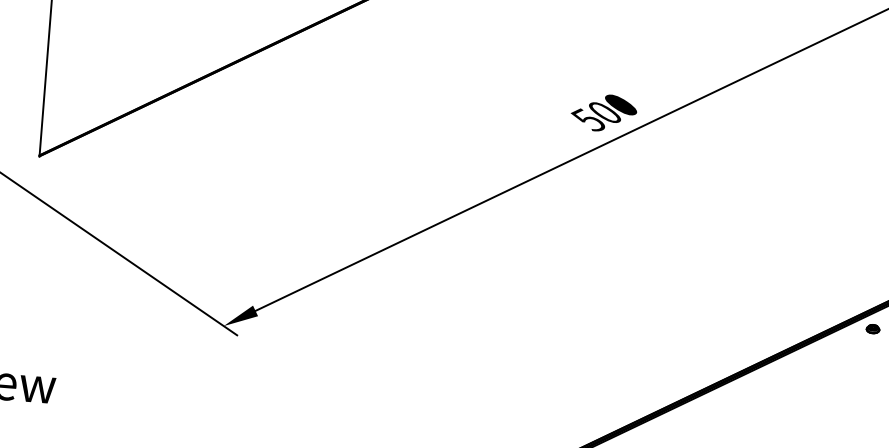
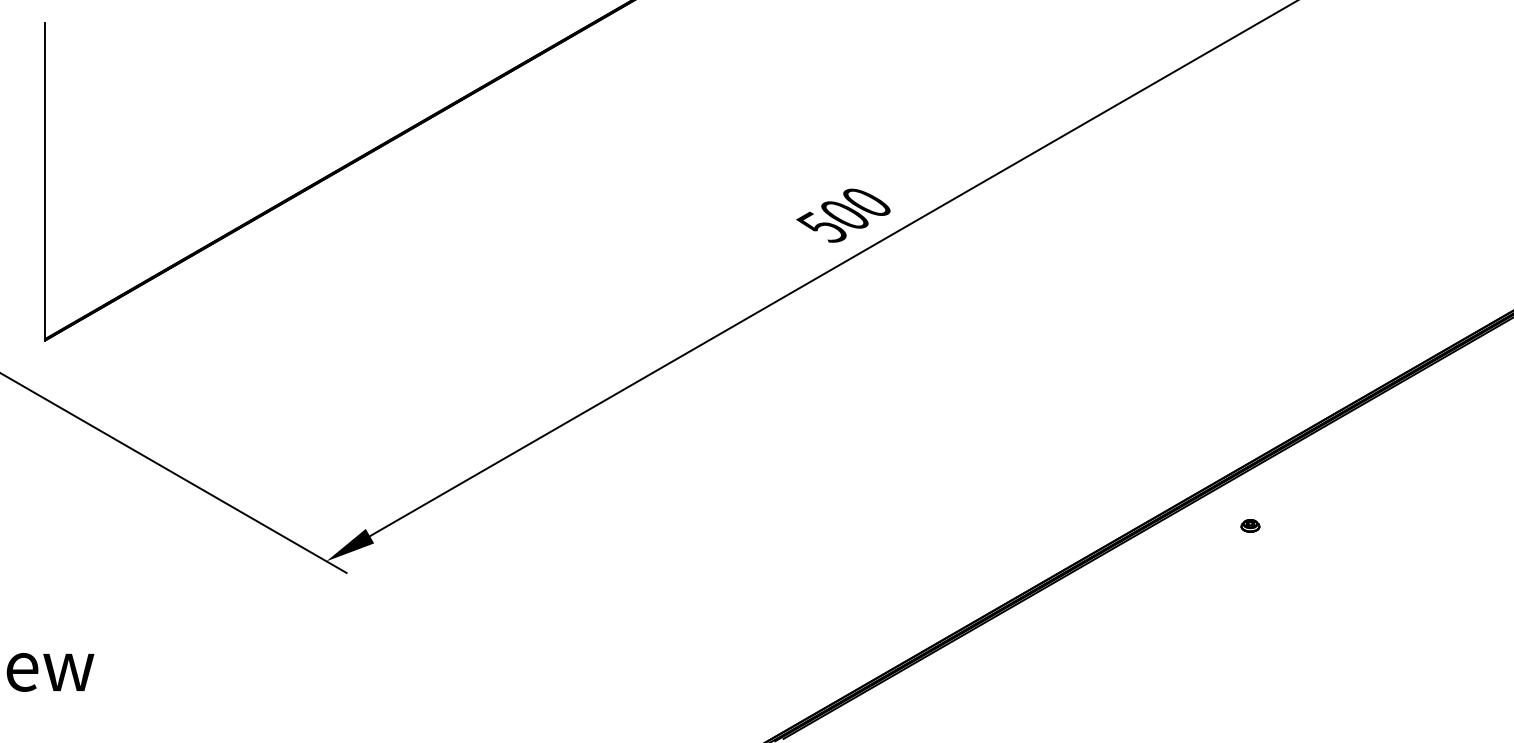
part: (873, 328) -> (1250, 525), moved

